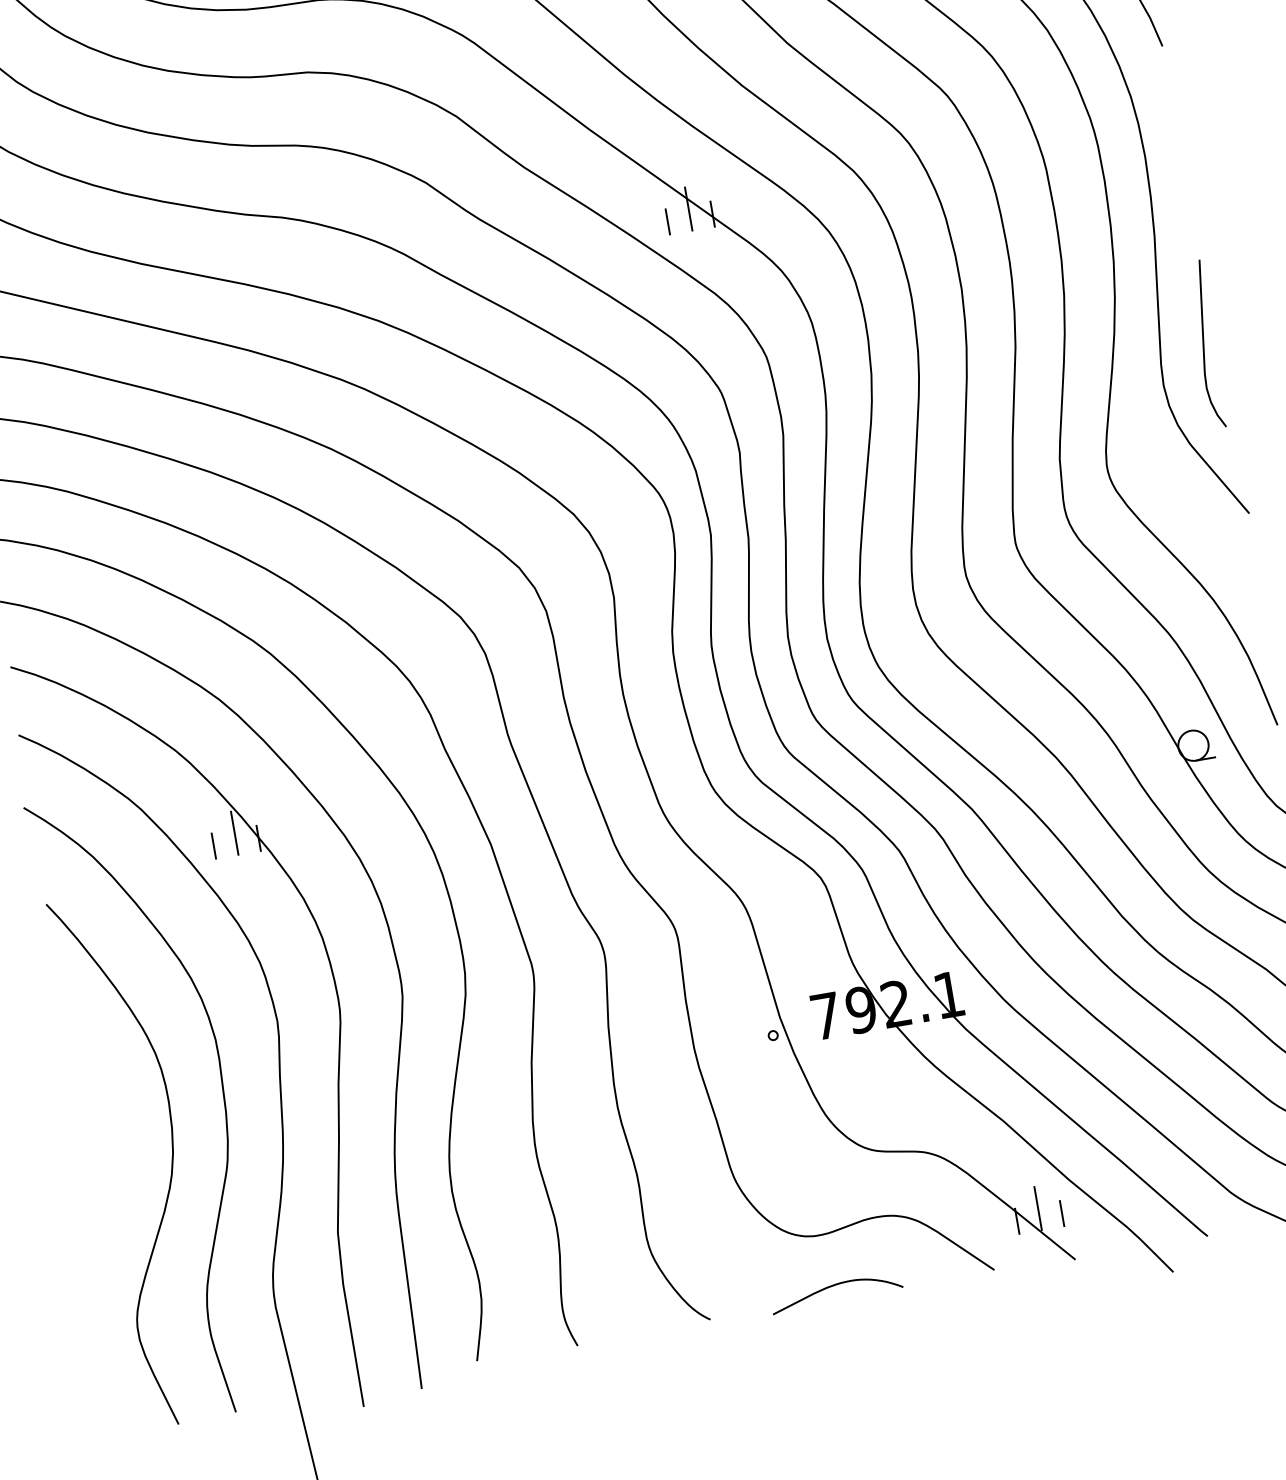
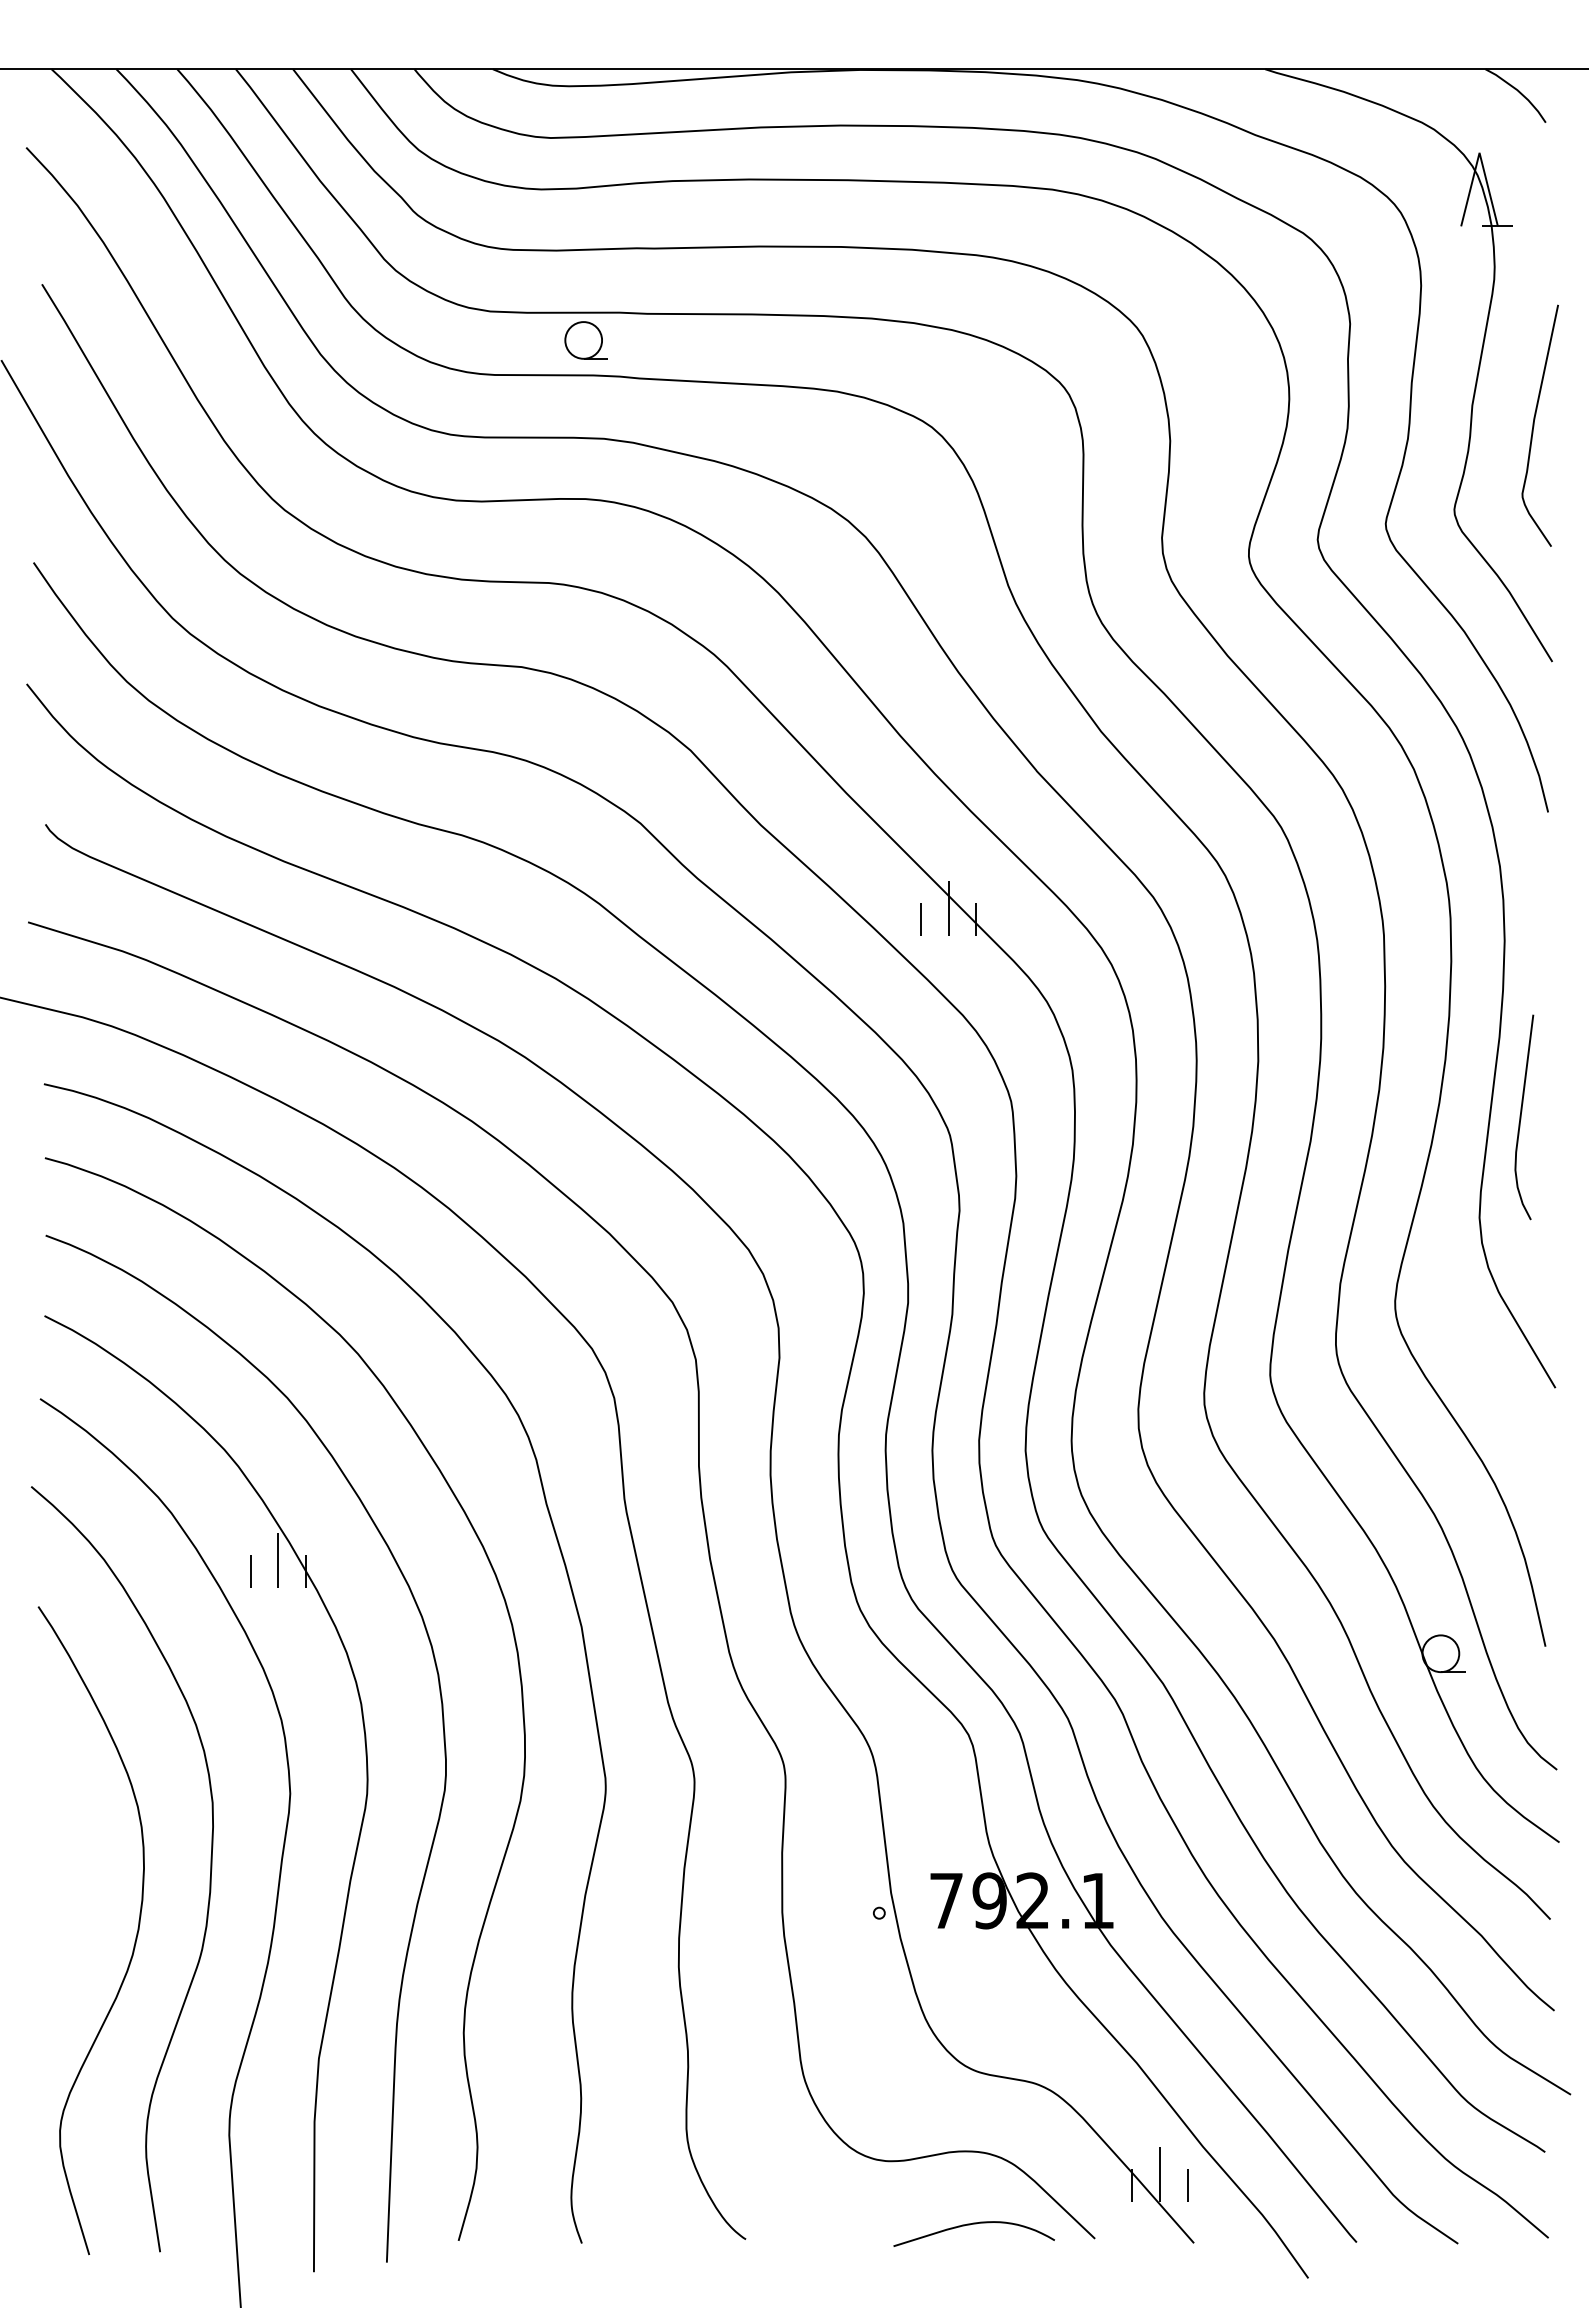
curve: (1204, 344) -> (1521, 1117), moved
curve: (832, 1286) -> (970, 2225), moved

